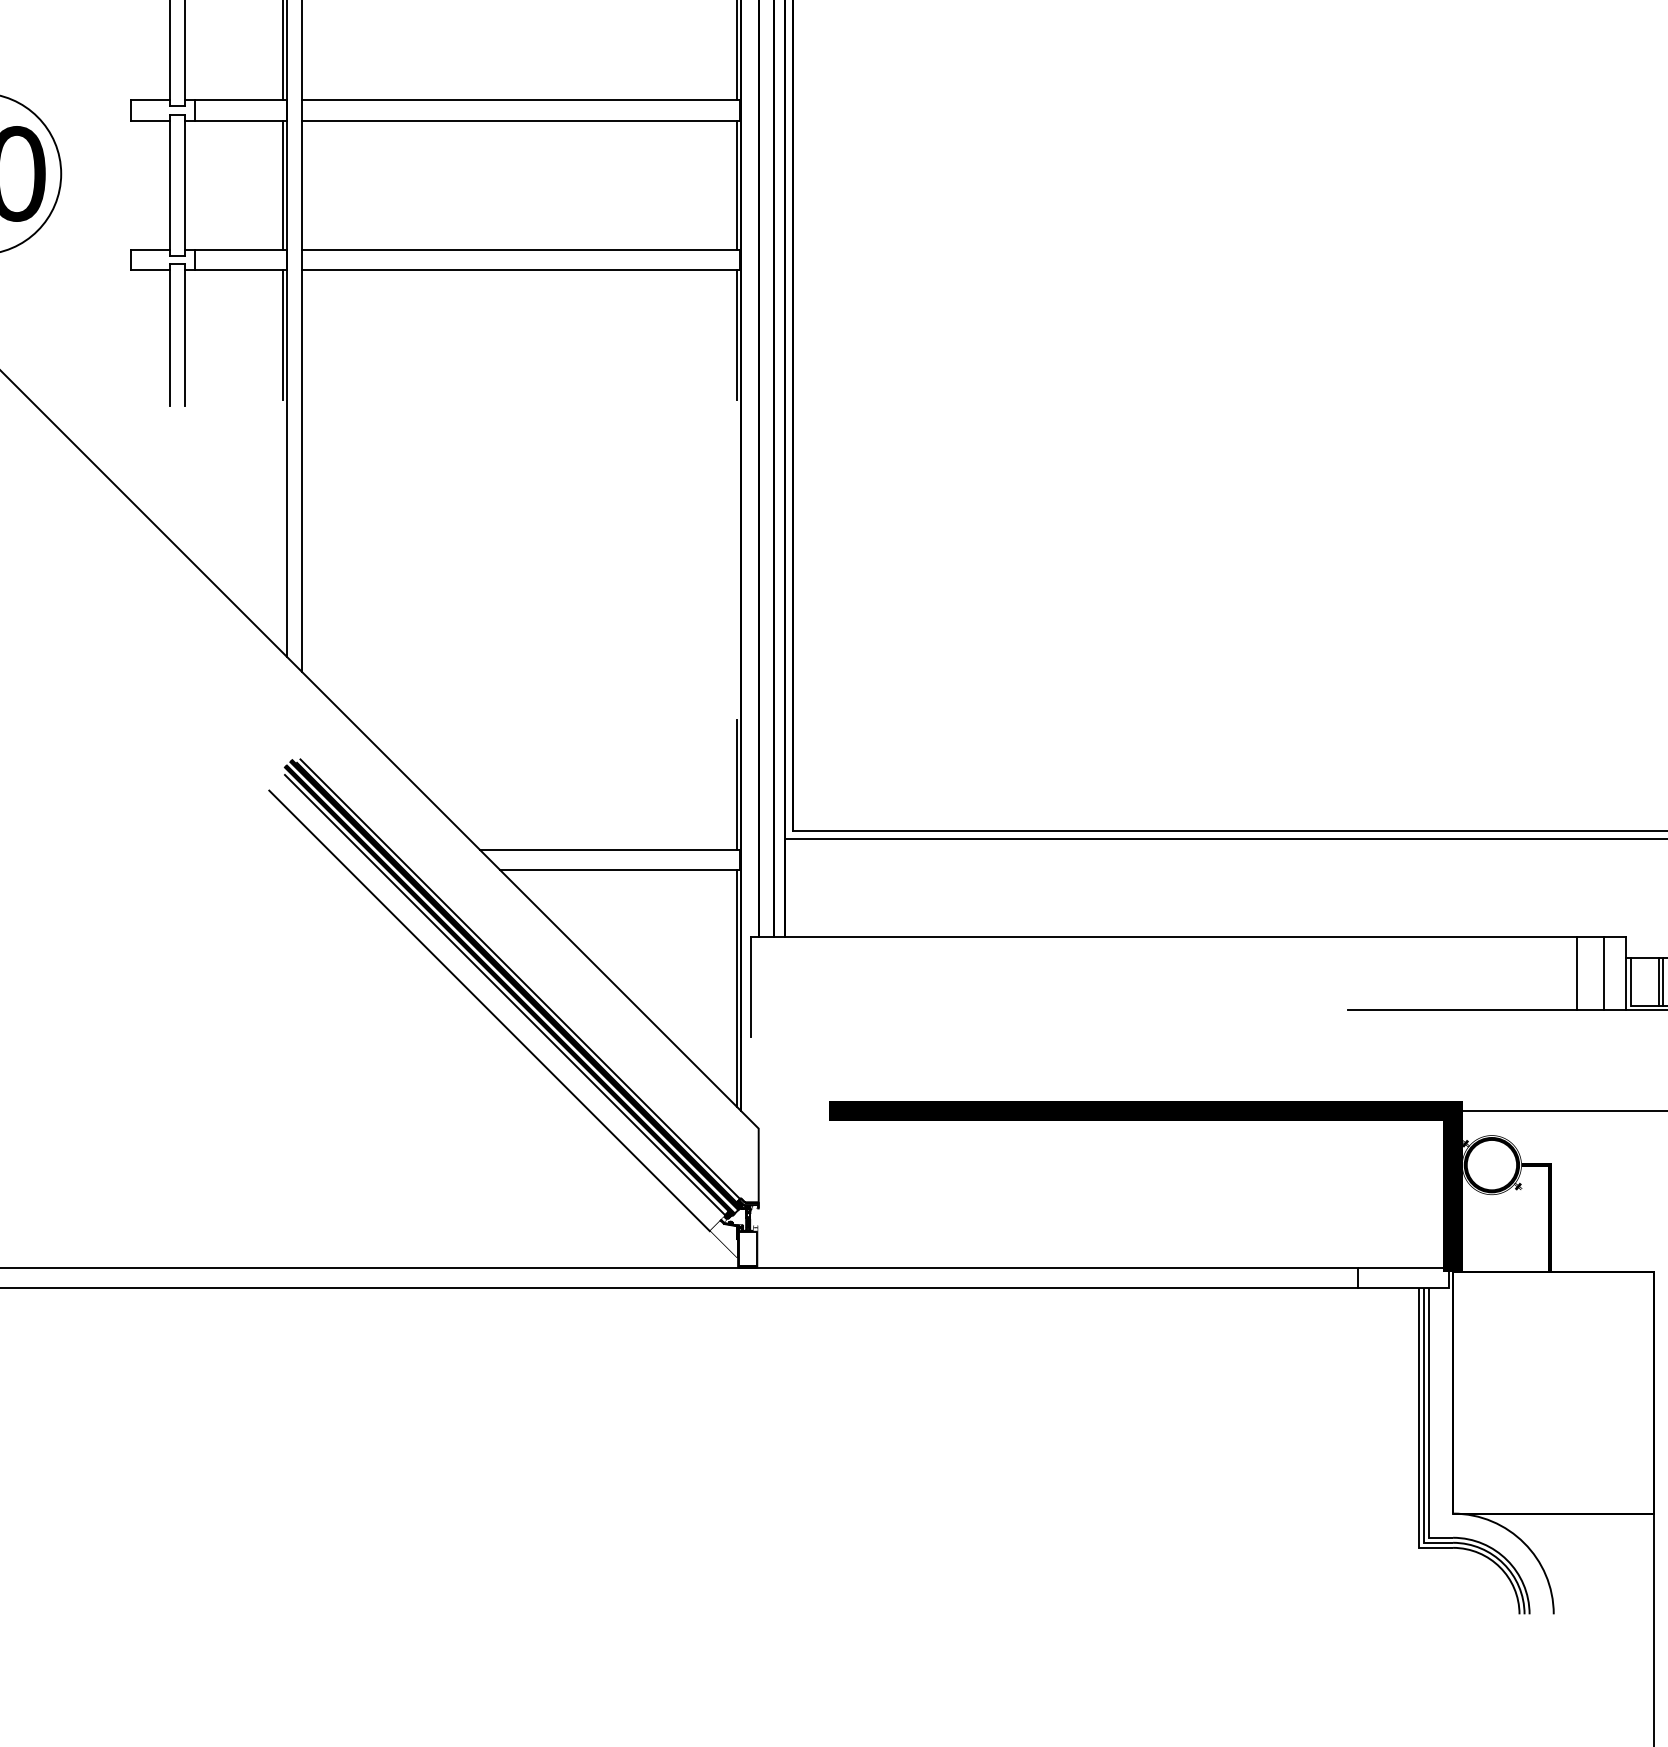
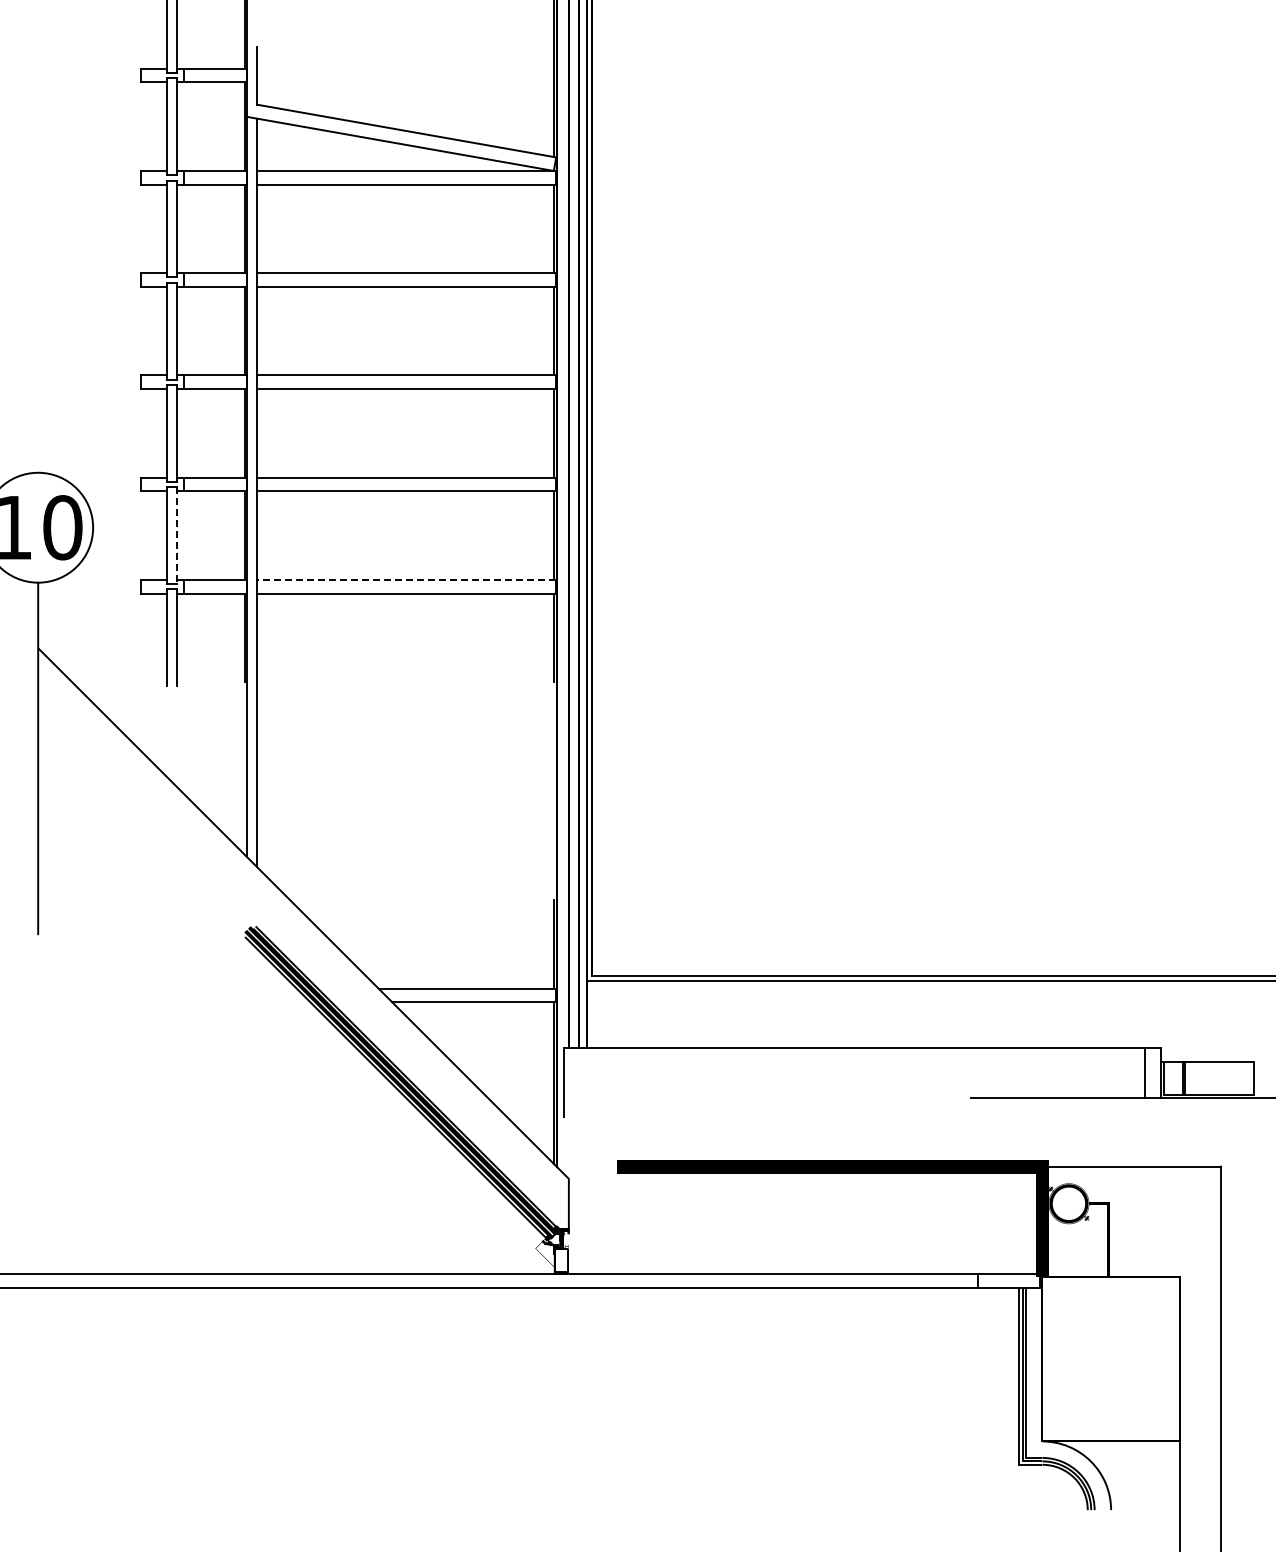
line: (184, 186) -> (177, 536), solid -> dashed
line: (520, 249) -> (406, 579), solid -> dashed
line: (1577, 974) -> (1127, 1073), removed
line: (489, 1010) -> (385, 1098), removed

